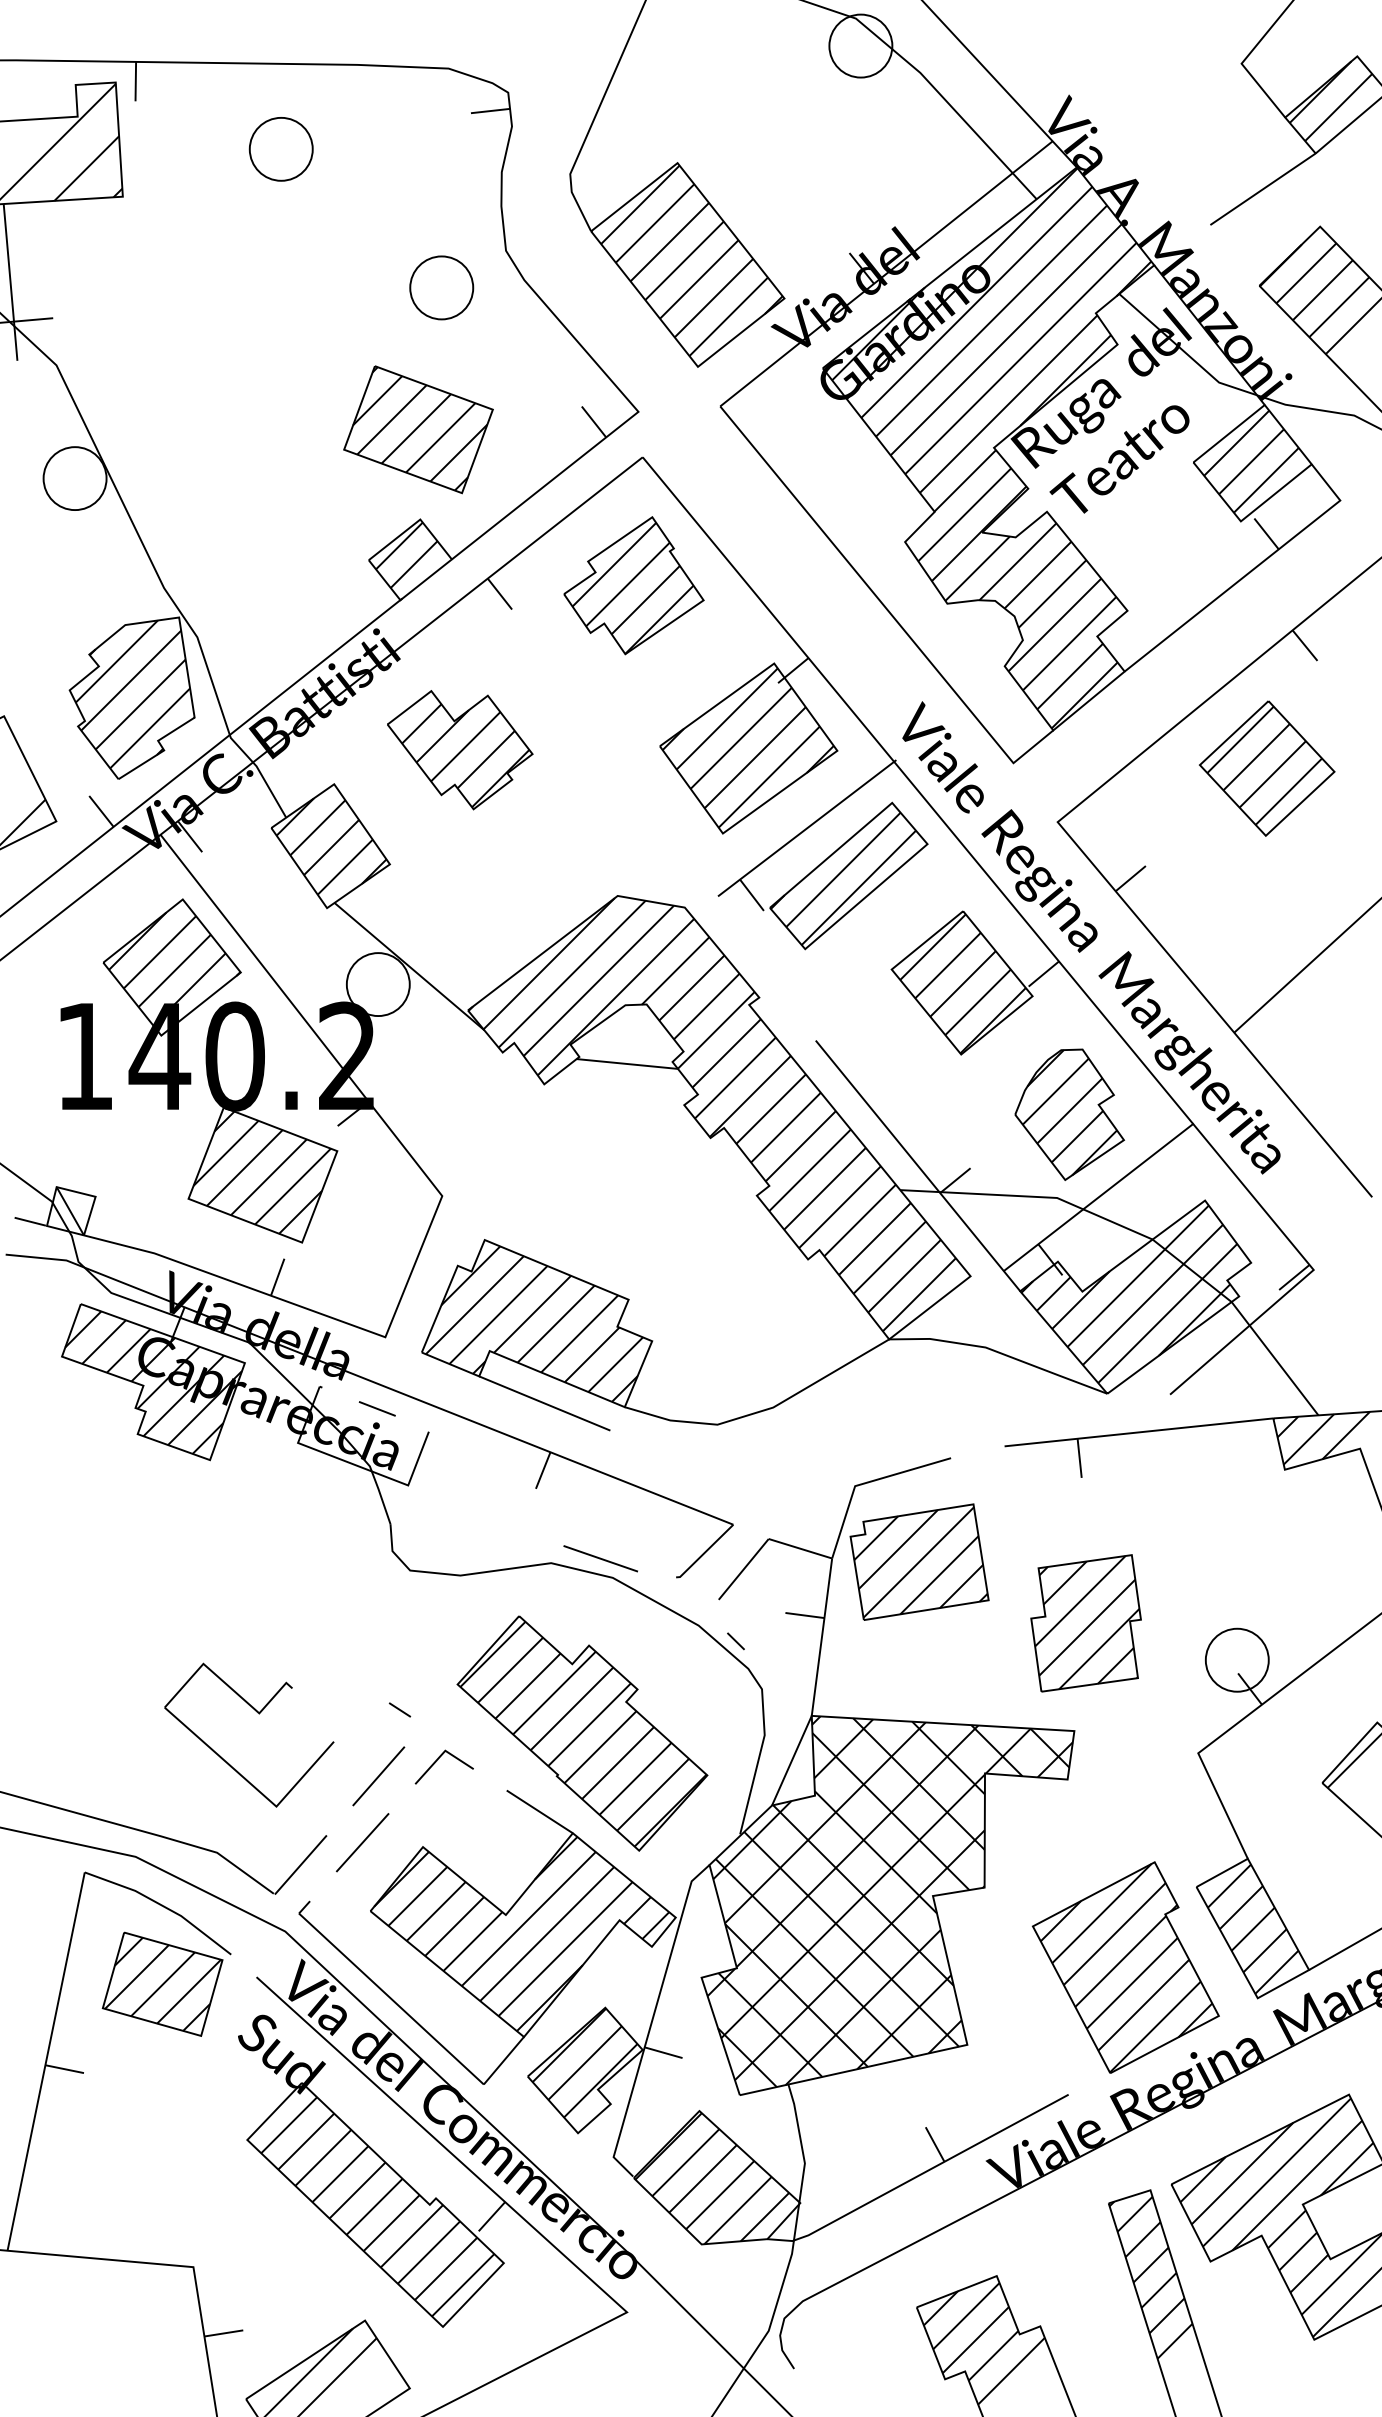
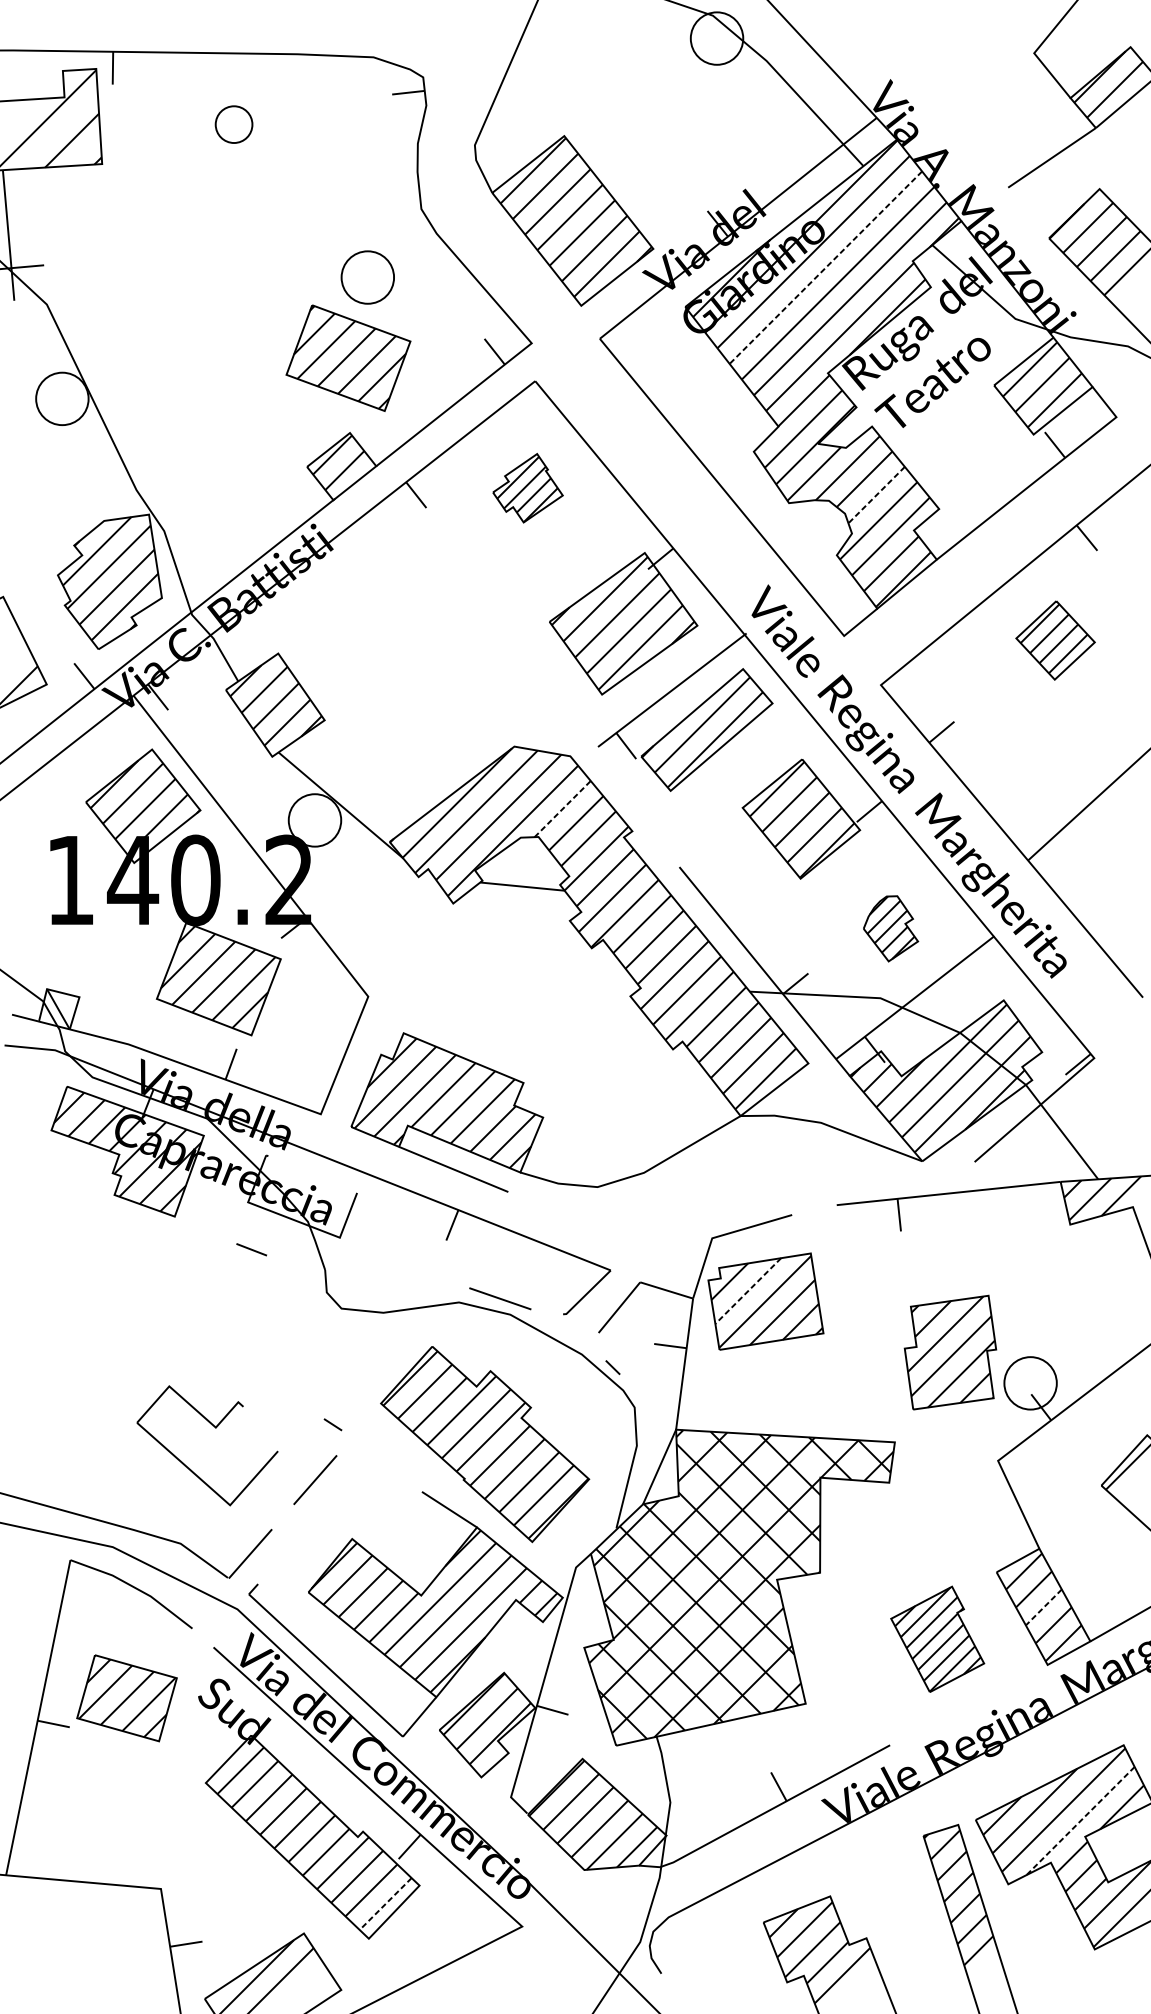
part: (280, 149) -> (233, 124), size x0.7
part: (441, 287) -> (367, 277), moved
line: (991, 321) -> (825, 268), solid -> dashed
part: (633, 585) -> (527, 487), size x0.6
line: (1052, 594) -> (876, 495), solid -> dashed
part: (460, 750) -> (383, 625), removed
part: (1267, 768) -> (1055, 640), size x0.7
line: (675, 970) -> (562, 808), solid -> dashed
part: (1069, 1114) -> (890, 928), size x0.6
line: (376, 1408) -> (251, 1249), moved
line: (898, 1549) -> (748, 1291), solid -> dashed
part: (1085, 1623) -> (949, 1352), moved
line: (436, 1762) -> (363, 1468), removed
line: (362, 1842) -> (301, 1535), removed
line: (1252, 1929) -> (1043, 1607), solid -> dashed
part: (1125, 1967) -> (937, 1639), size x0.6
part: (162, 1983) -> (126, 1697), moved
line: (1297, 2185) -> (1080, 1820), solid -> dashed
line: (462, 2285) -> (385, 1904), solid -> dashed

